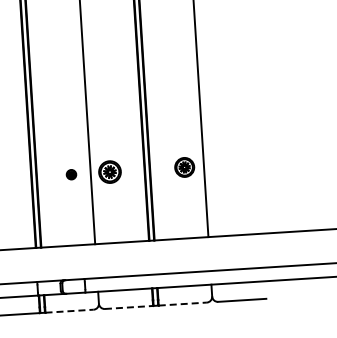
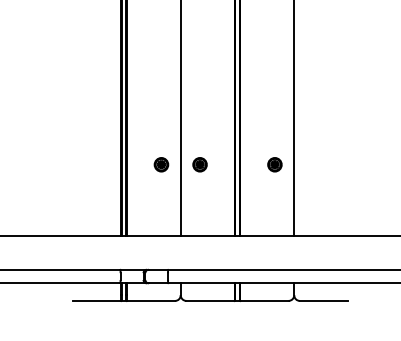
part: (184, 167) -> (274, 164), size x0.71
part: (109, 171) -> (199, 164), size x0.62
part: (71, 174) -> (161, 164), size x1.43
line: (182, 303) -> (264, 300), dashed -> solid
line: (129, 306) -> (211, 300), dashed -> solid
line: (70, 310) -> (151, 300), dashed -> solid

